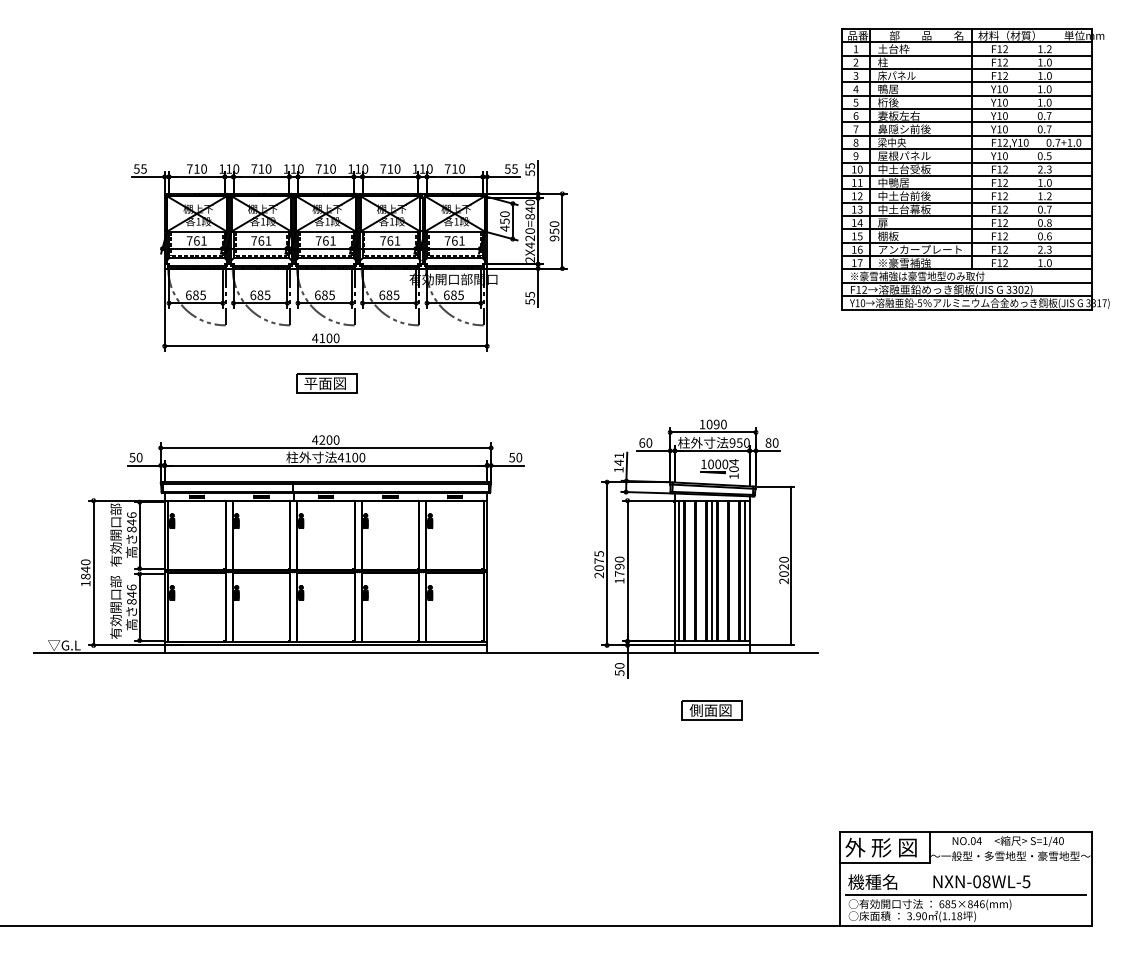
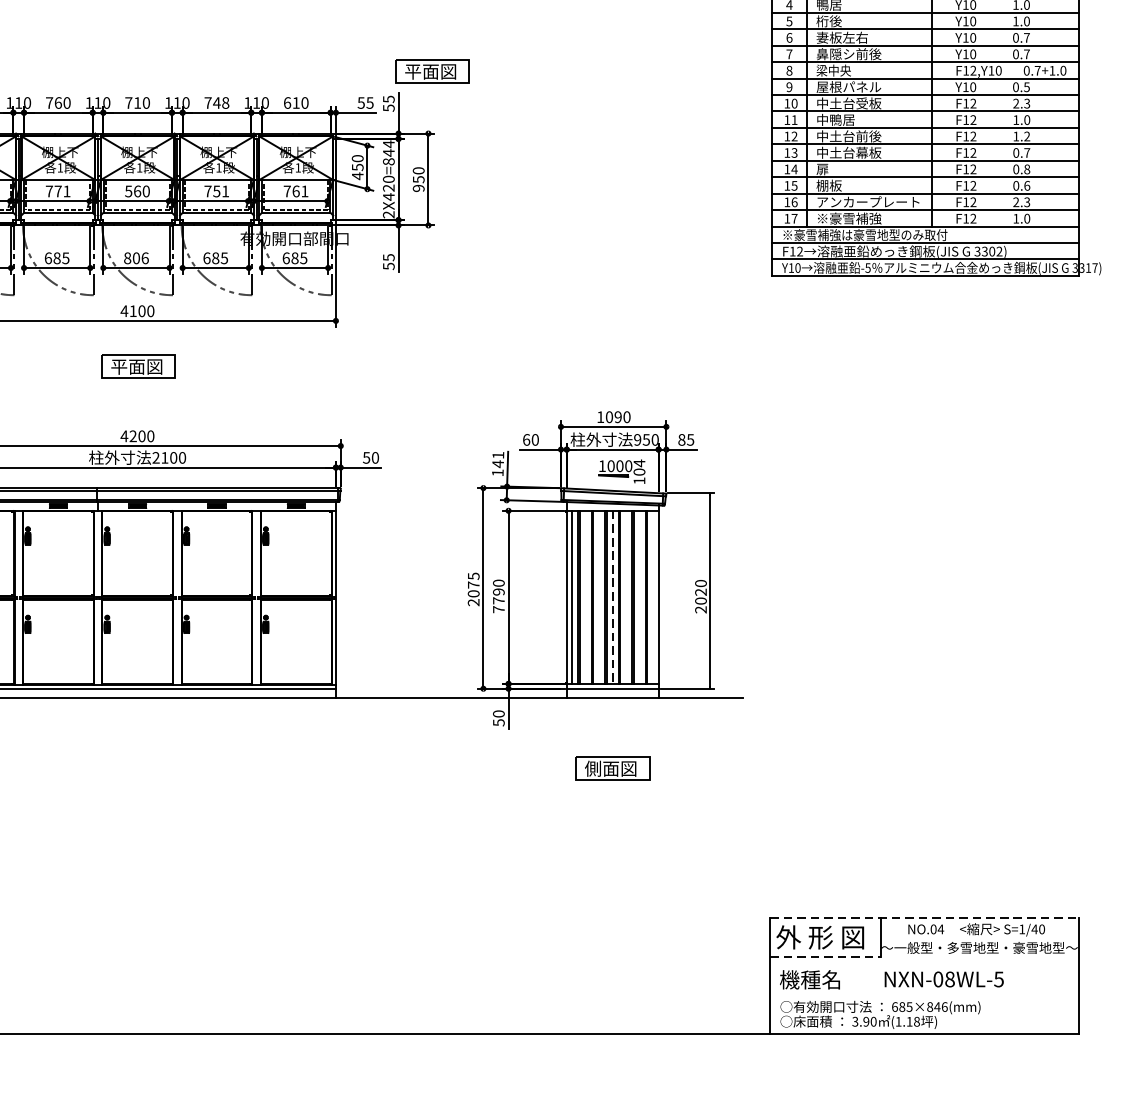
part: (565, 143) -> (432, 71), added
text: (261, 168) -> (58, 102), 710 -> 760
text: (393, 168) -> (220, 102), 710 -> 748
text: (447, 168) -> (287, 102), 710 -> 610
text: (530, 202) -> (389, 144), 2X420=840 -> 2X420=844
text: (261, 240) -> (58, 190), 761 -> 771
text: (325, 240) -> (137, 190), 761 -> 560
text: (390, 240) -> (217, 190), 761 -> 751
text: (324, 295) -> (135, 258), 685 -> 806
text: (775, 442) -> (690, 439), 80 -> 85
text: (340, 457) -> (155, 457), 4100 -> 2100
line: (745, 570) -> (653, 596), removed
line: (712, 571) -> (612, 597), solid -> dashed
text: (619, 580) -> (498, 608), 1790 -> 7790
line: (966, 831) -> (925, 917), solid -> dashed
line: (885, 863) -> (825, 956), solid -> dashed
line: (965, 894) -> (924, 995), removed

